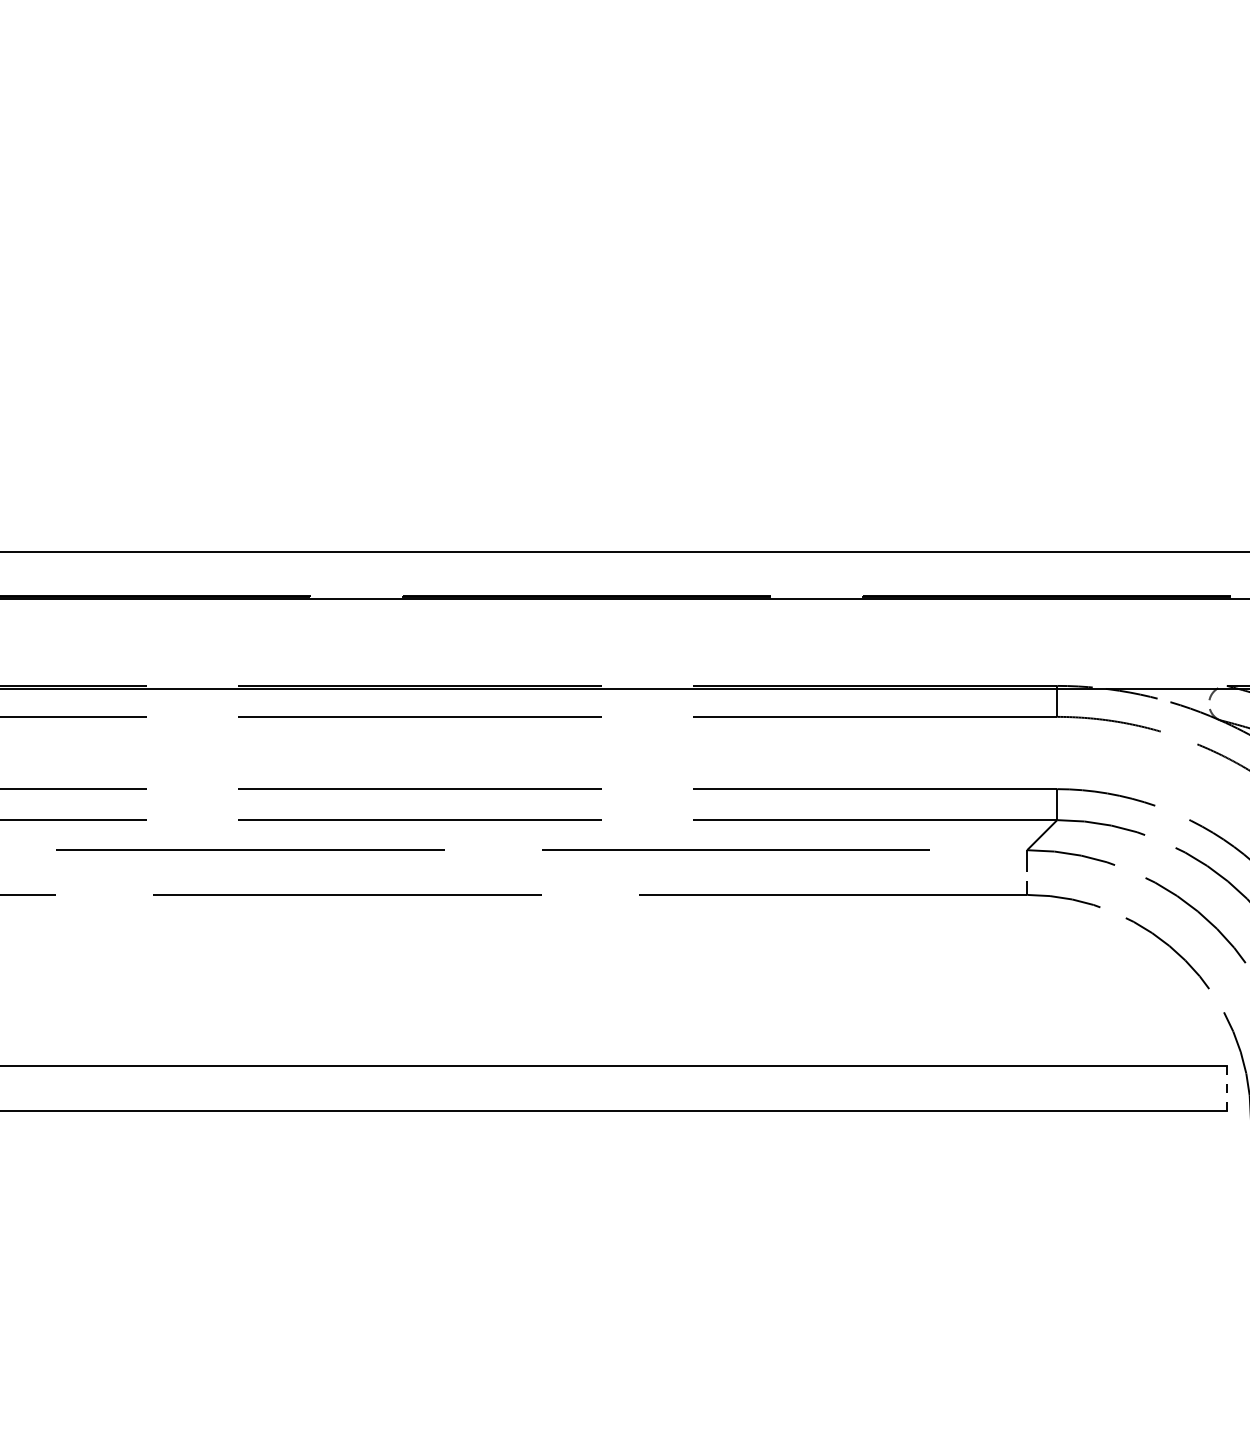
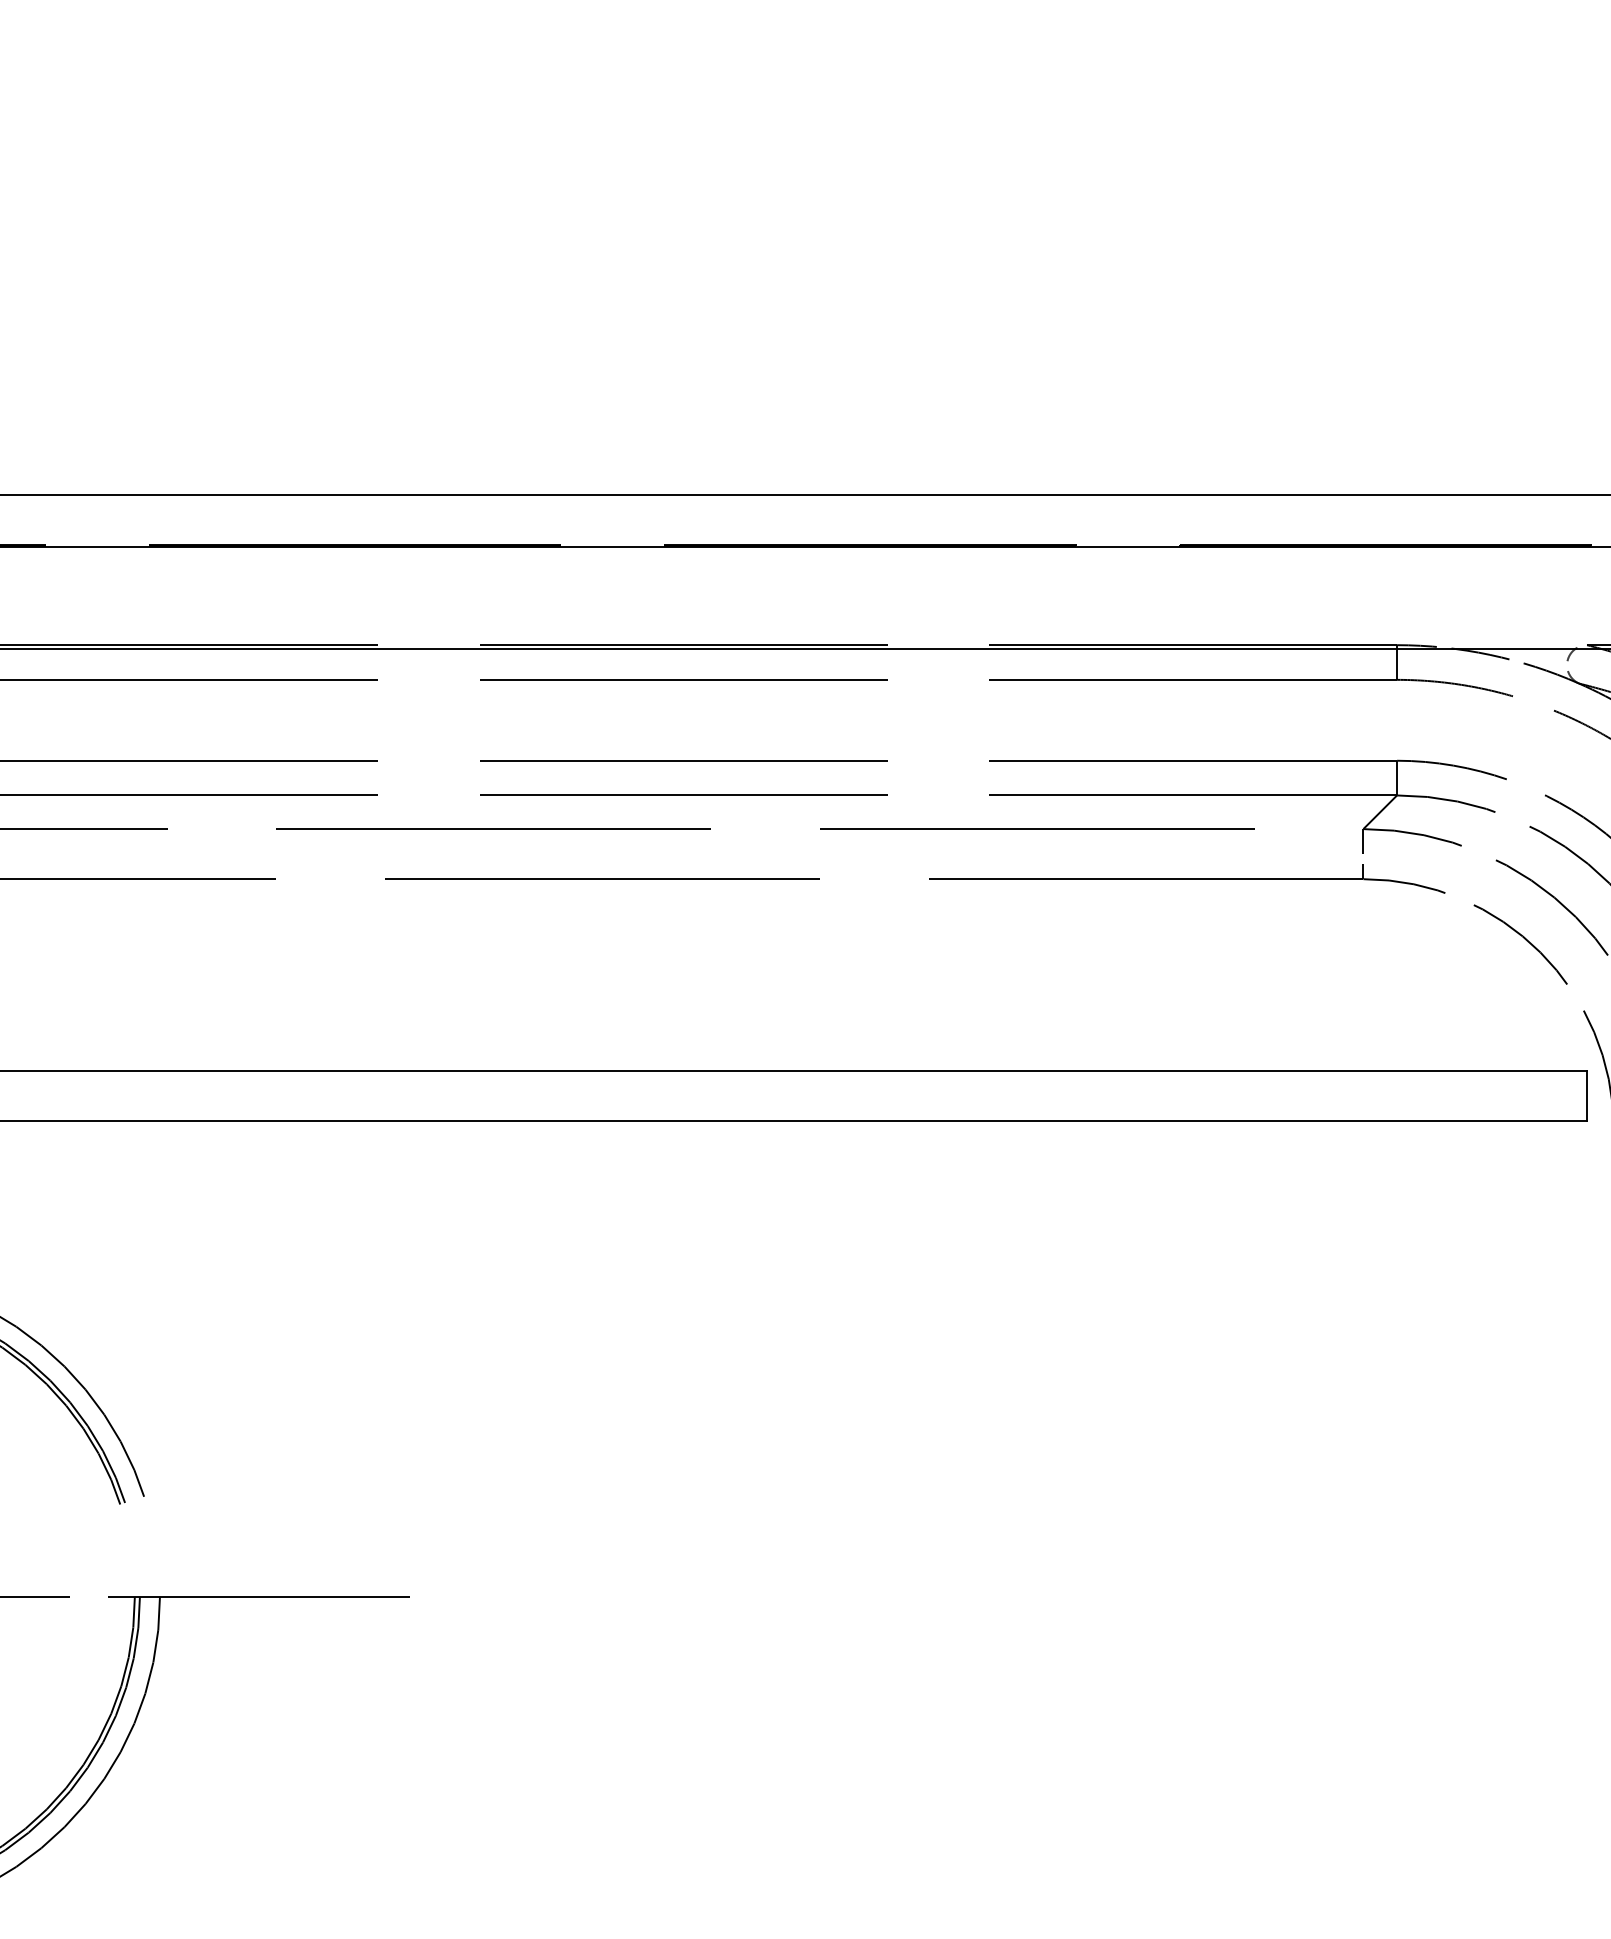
line: (1227, 1088) -> (1587, 1095), dashed -> solid

